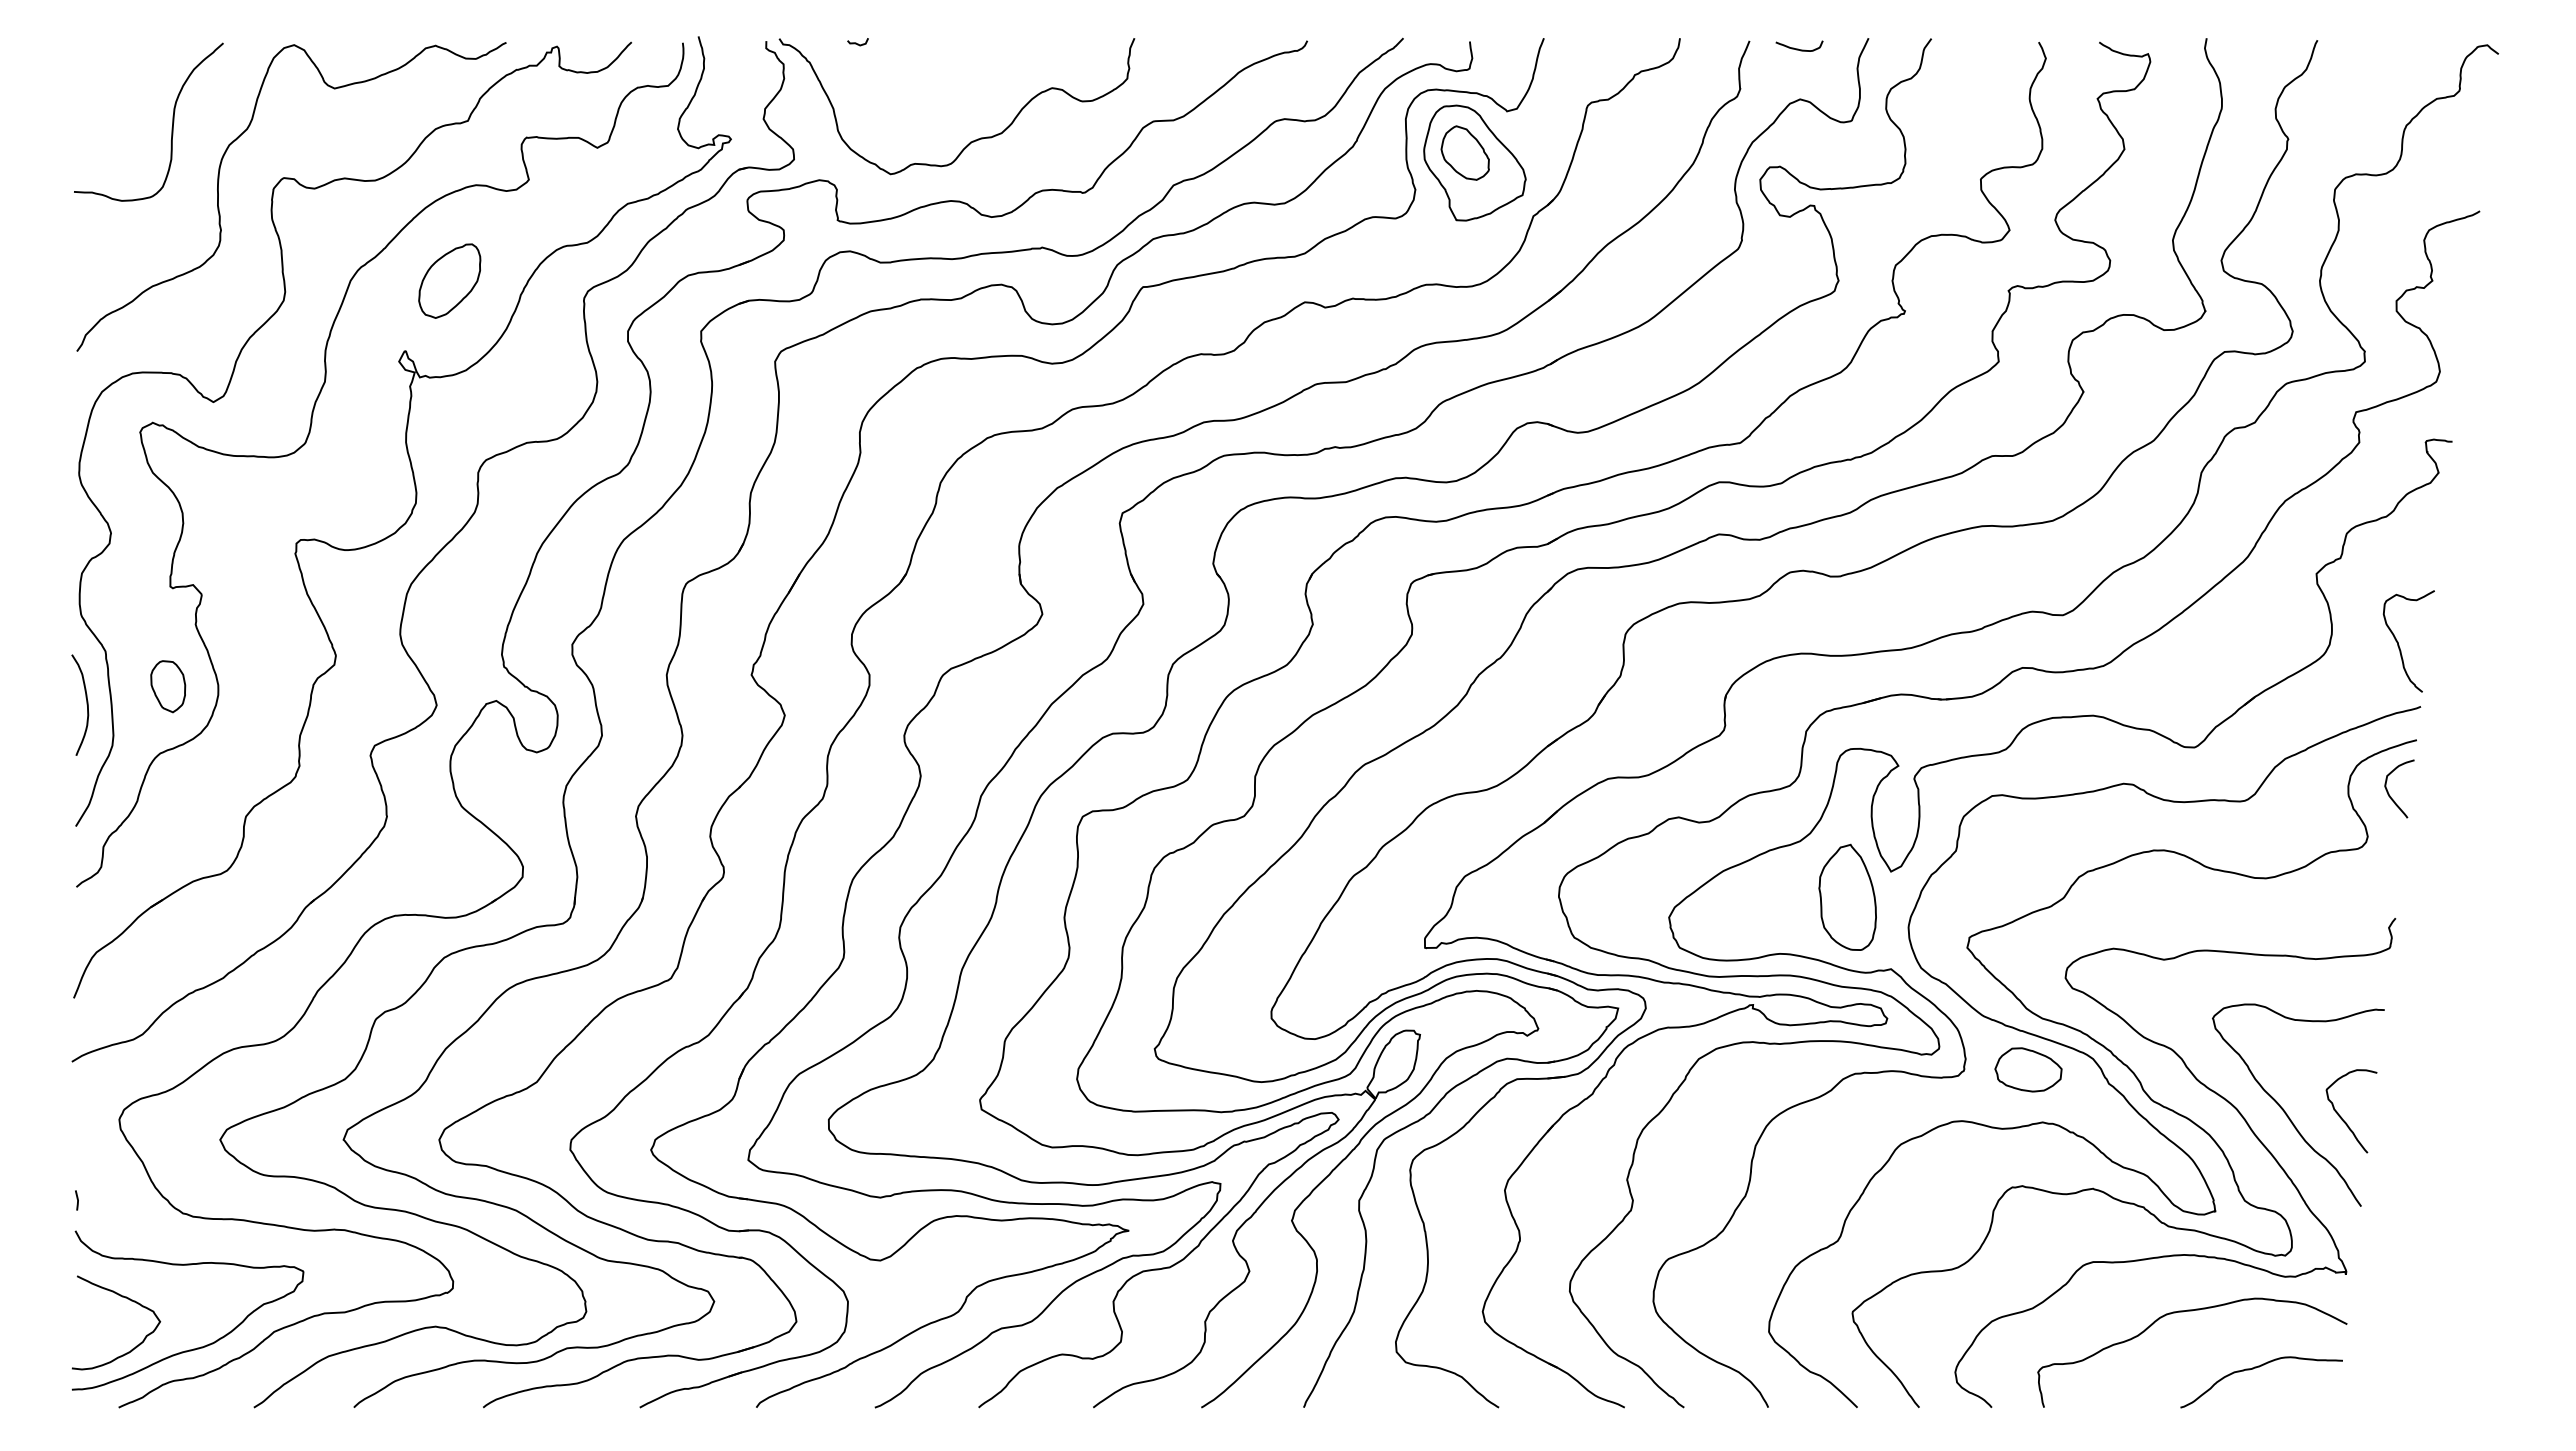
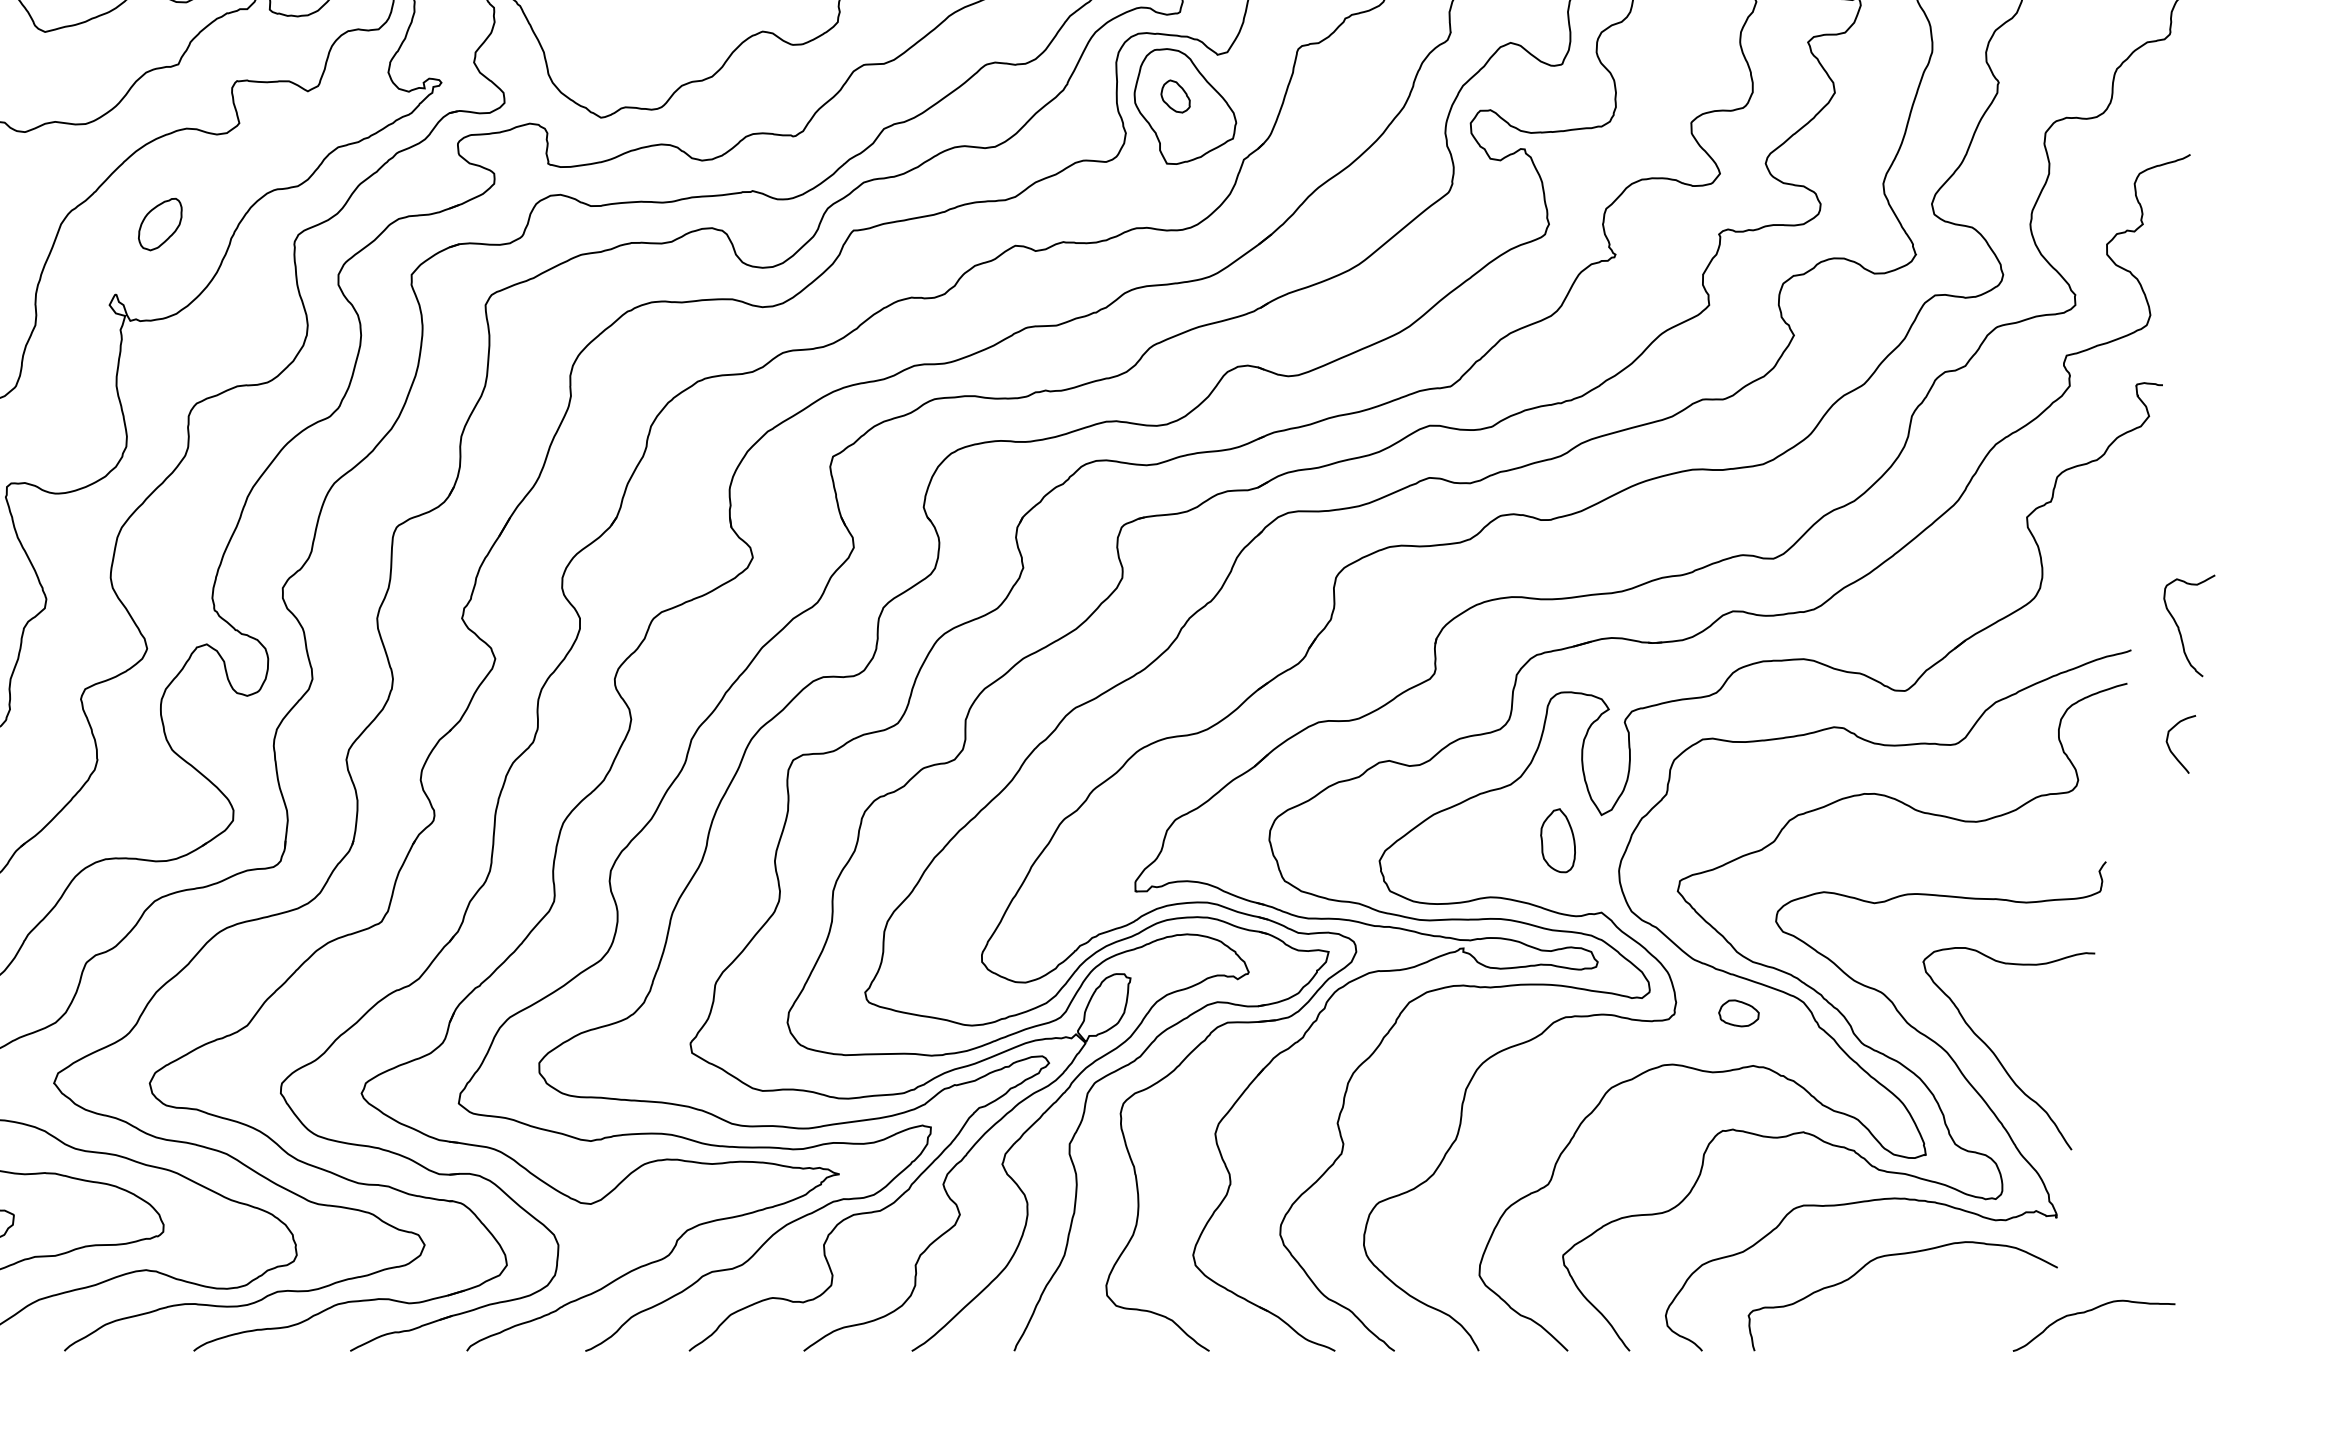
part: (1464, 152) -> (1174, 95), size x0.6
part: (449, 280) -> (159, 223), size x0.7
curve: (2399, 644) -> (2179, 628), moved
curve: (2389, 793) -> (2170, 748), moved
part: (1847, 896) -> (1557, 839), size x0.6
part: (2028, 1069) -> (1738, 1012), size x0.6
curve: (2342, 1117) -> (2052, 1060), removed
curve: (2256, 1368) -> (2088, 1311), moved

